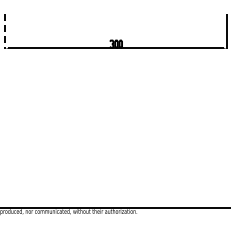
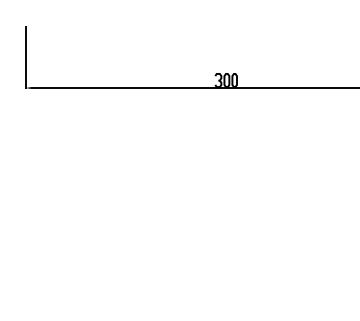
line: (5, 31) -> (25, 57), dashed -> solid

